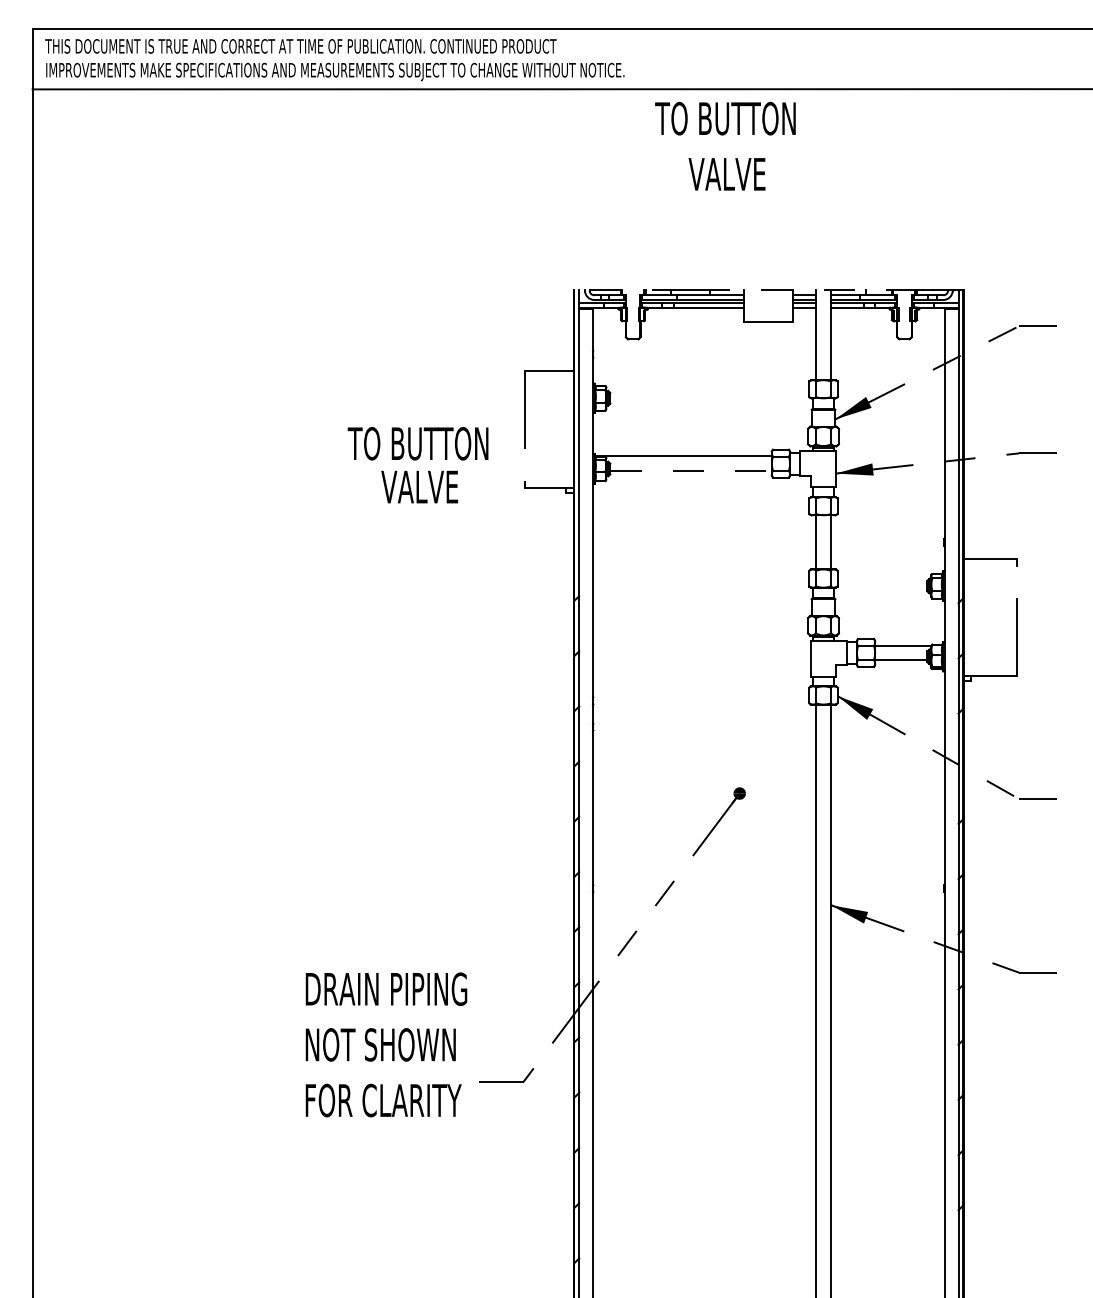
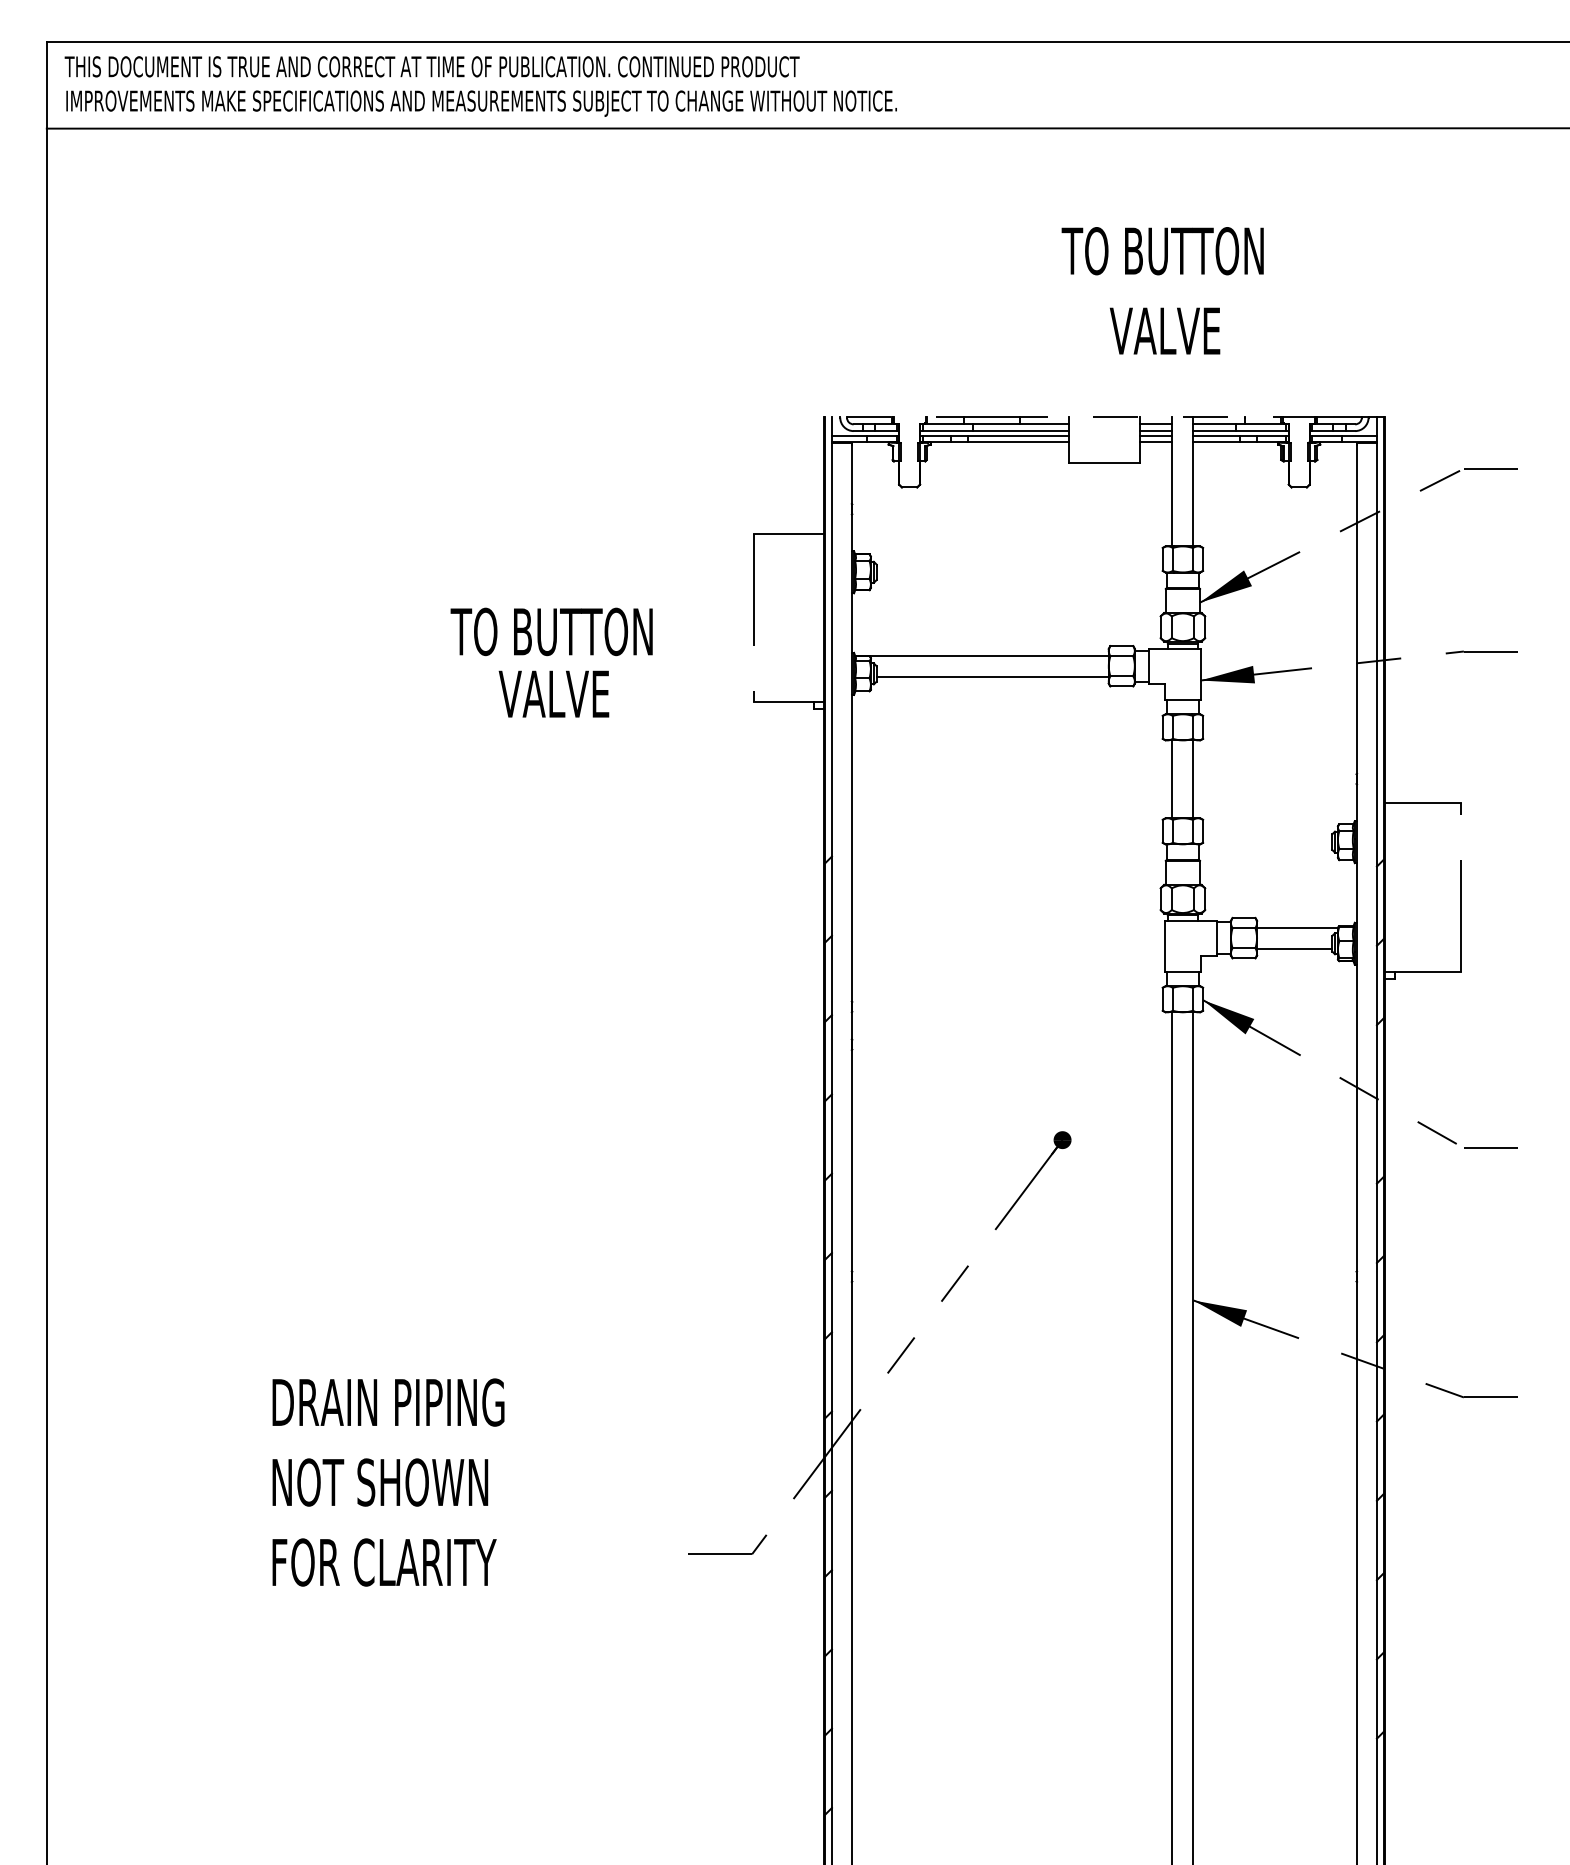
text: (725, 145) -> (1162, 289), moved
text: (417, 465) -> (550, 663), moved
line: (691, 471) -> (993, 677), dashed -> solid
text: (386, 1044) -> (388, 1481), moved

